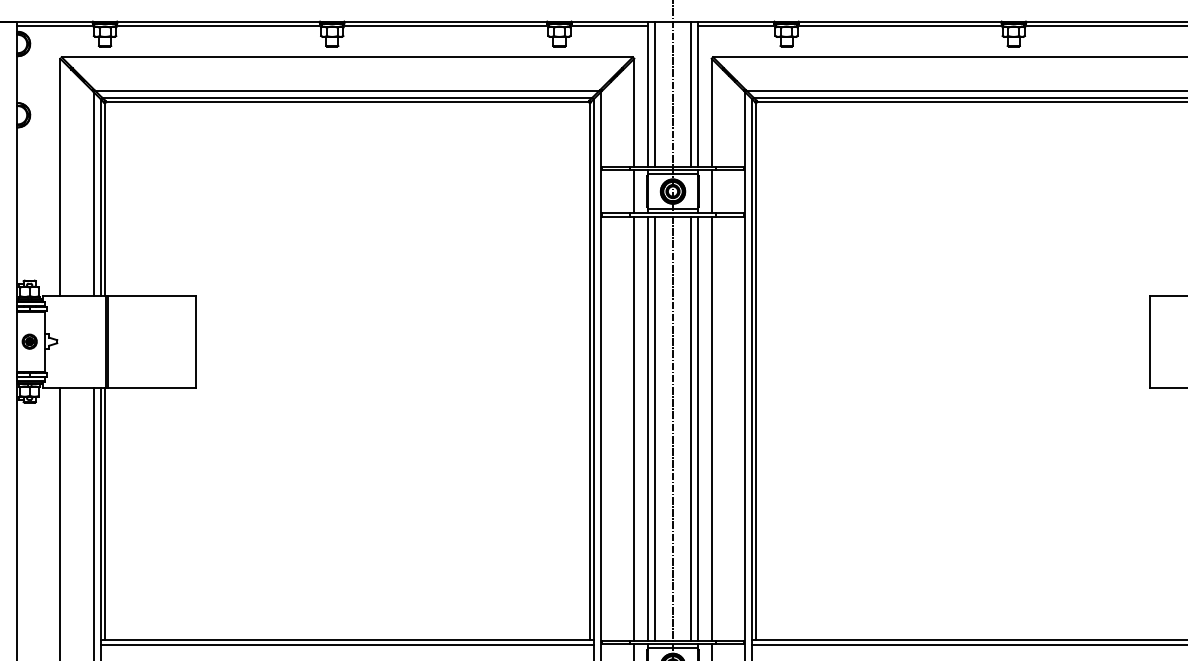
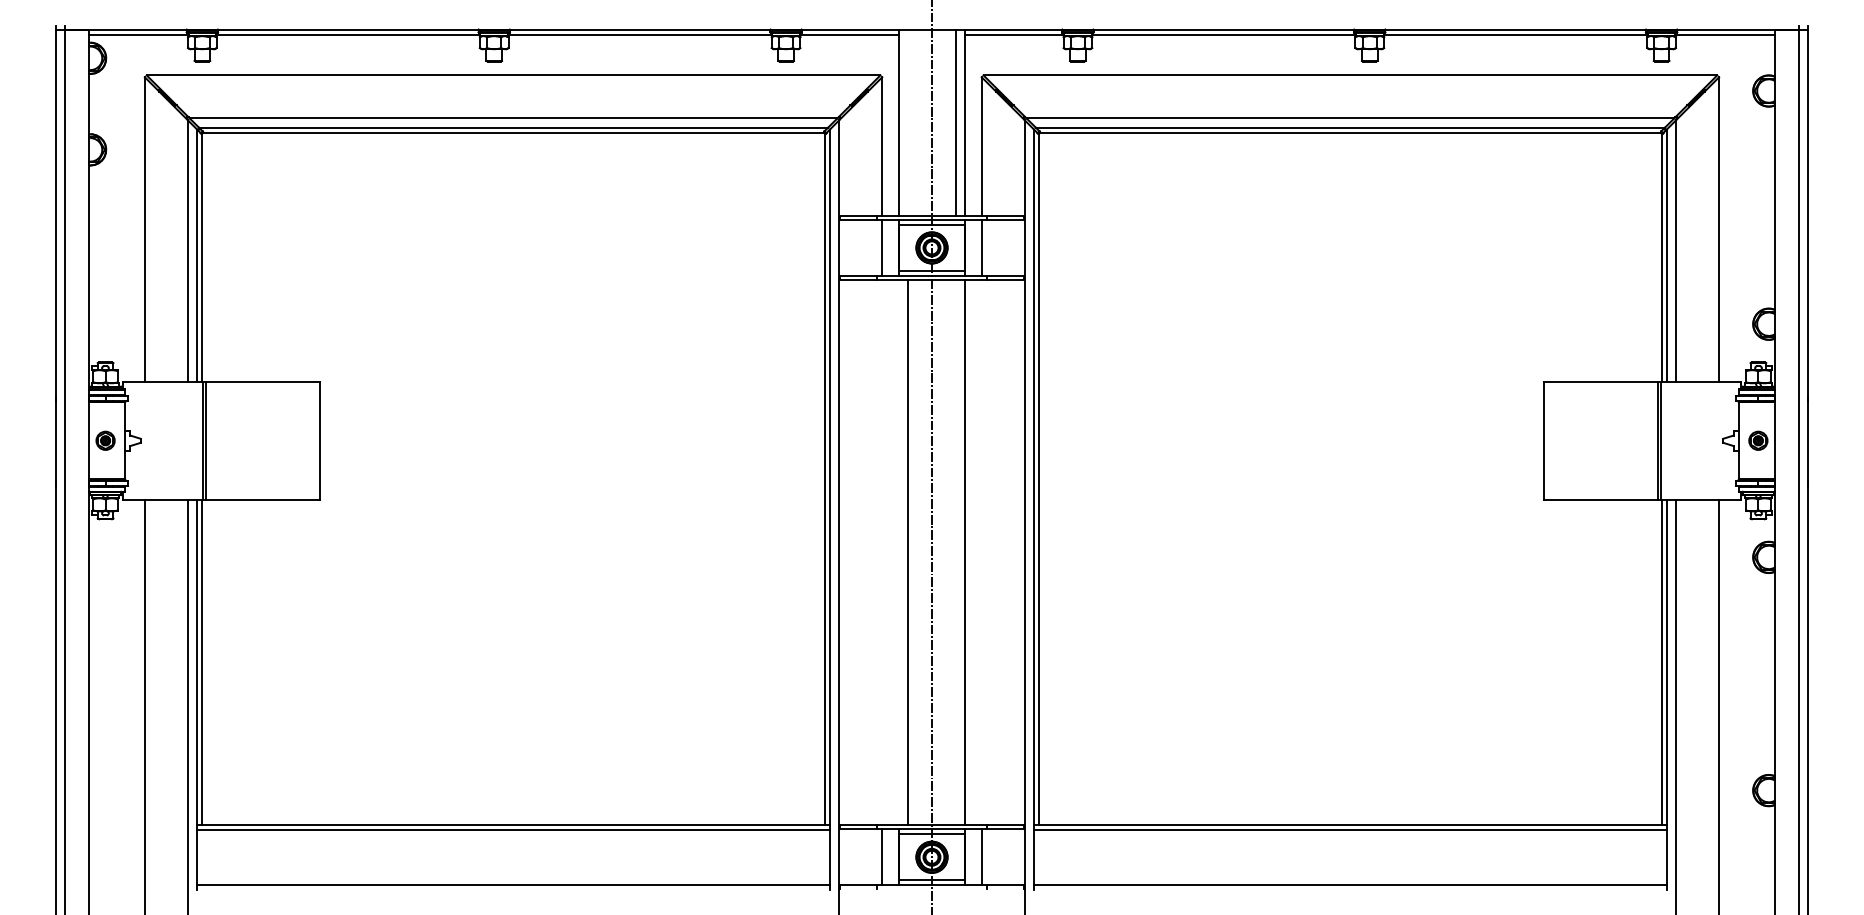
line: (654, 93) -> (908, 122), removed
line: (634, 428) -> (882, 552), removed
line: (647, 428) -> (899, 552), removed
line: (691, 428) -> (955, 552), removed
line: (711, 428) -> (981, 552), removed

